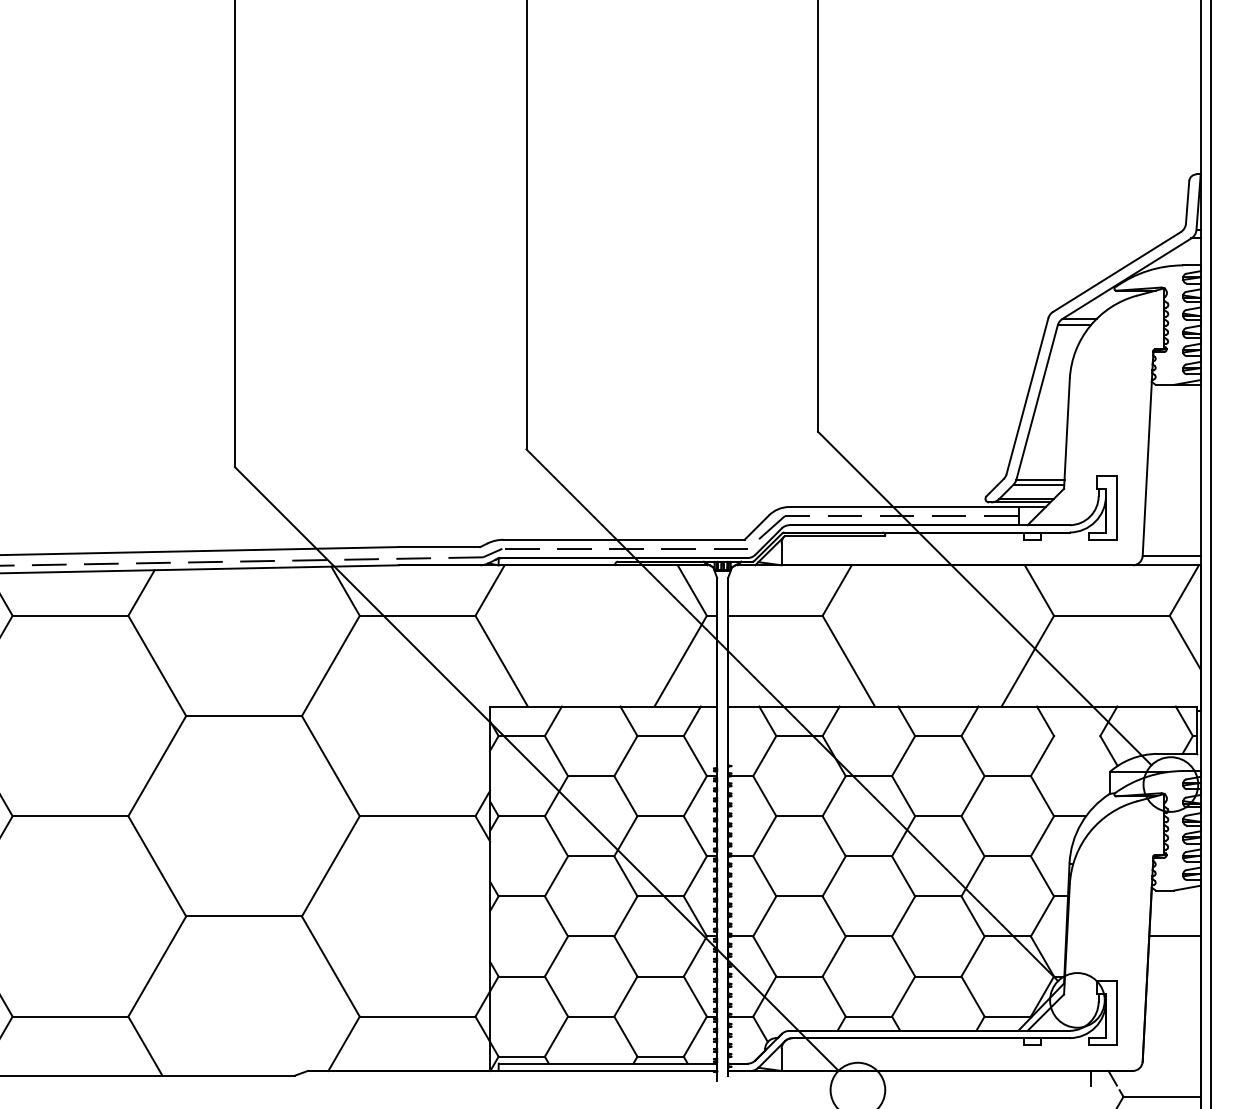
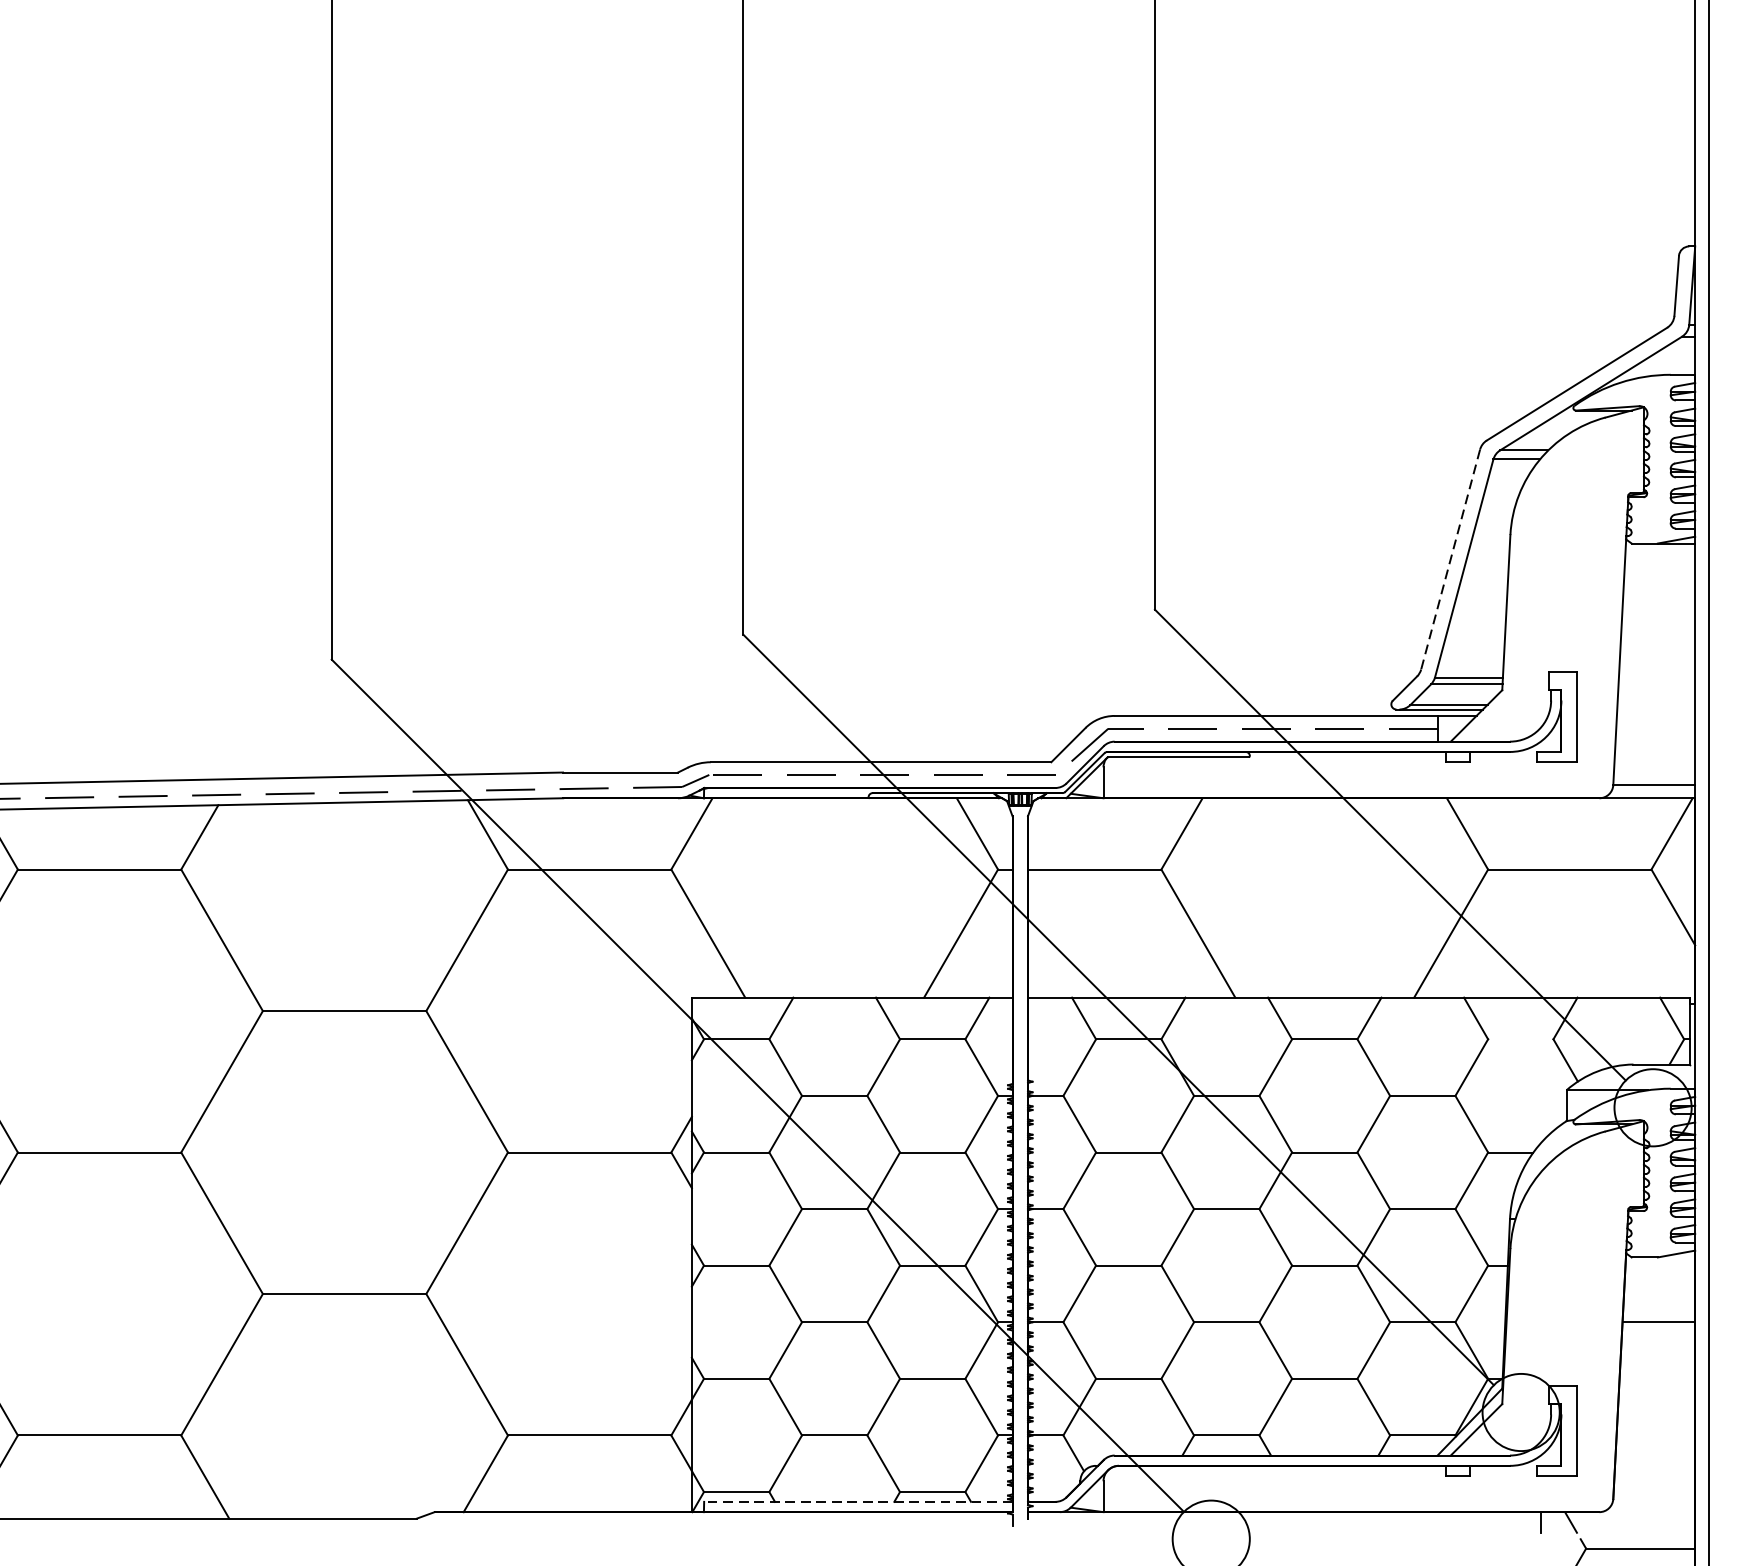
line: (1027, 396) -> (1450, 559), solid -> dashed
line: (607, 1063) -> (857, 1501), solid -> dashed

